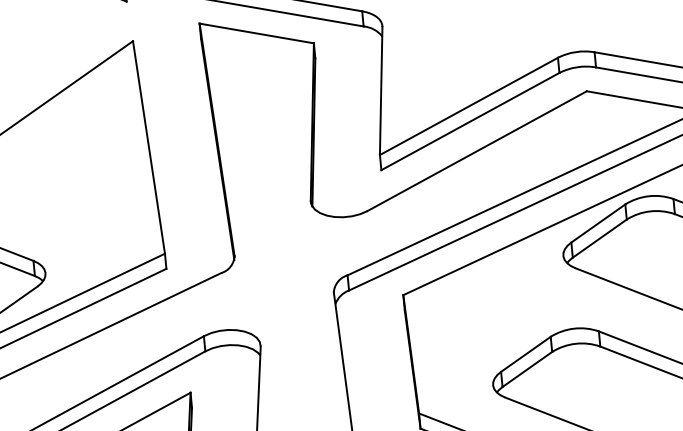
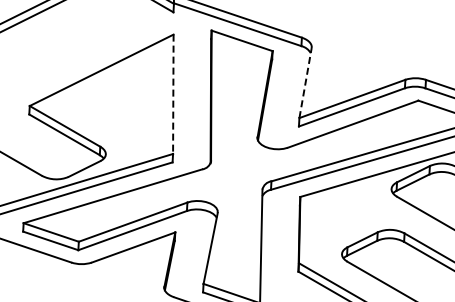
line: (381, 91) -> (305, 83), solid -> dashed
line: (149, 147) -> (173, 94), solid -> dashed

